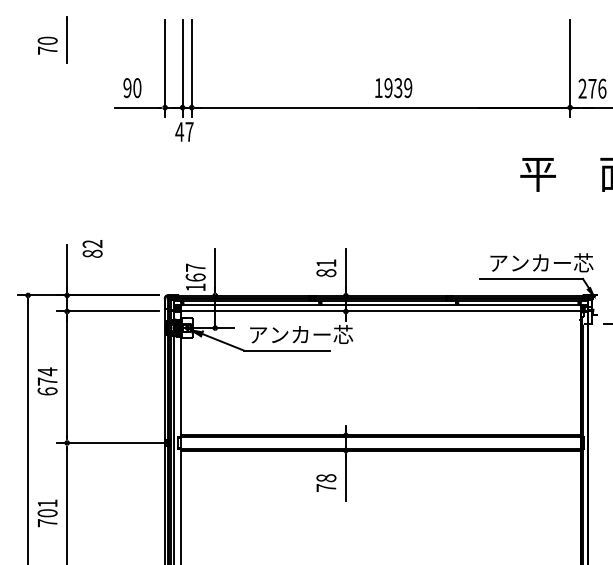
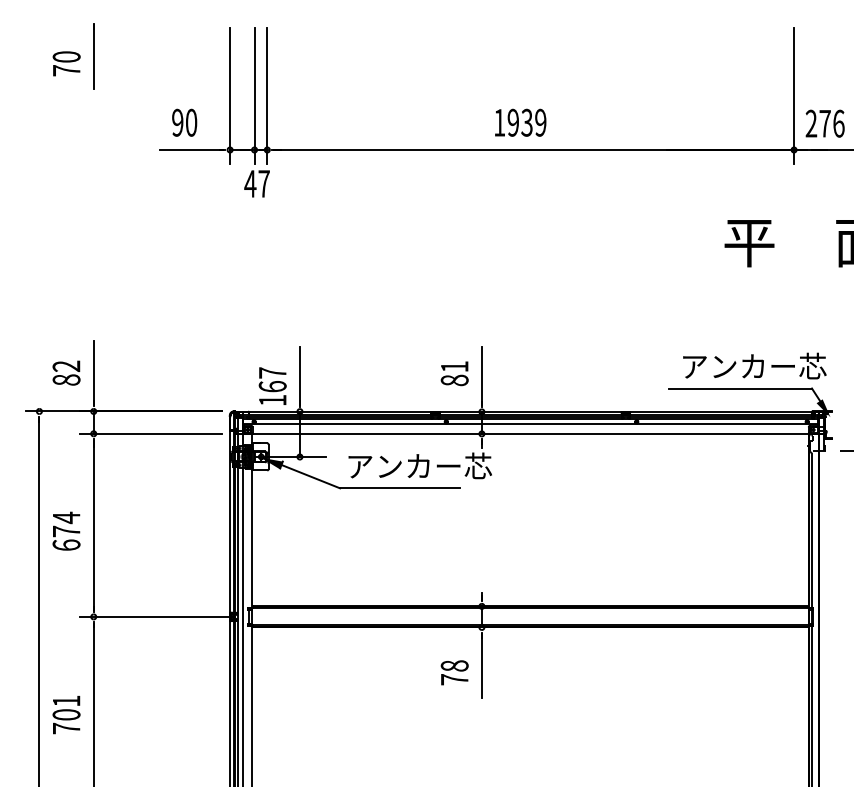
text: (393, 88) -> (520, 123), moved
text: (92, 248) -> (66, 372), moved

